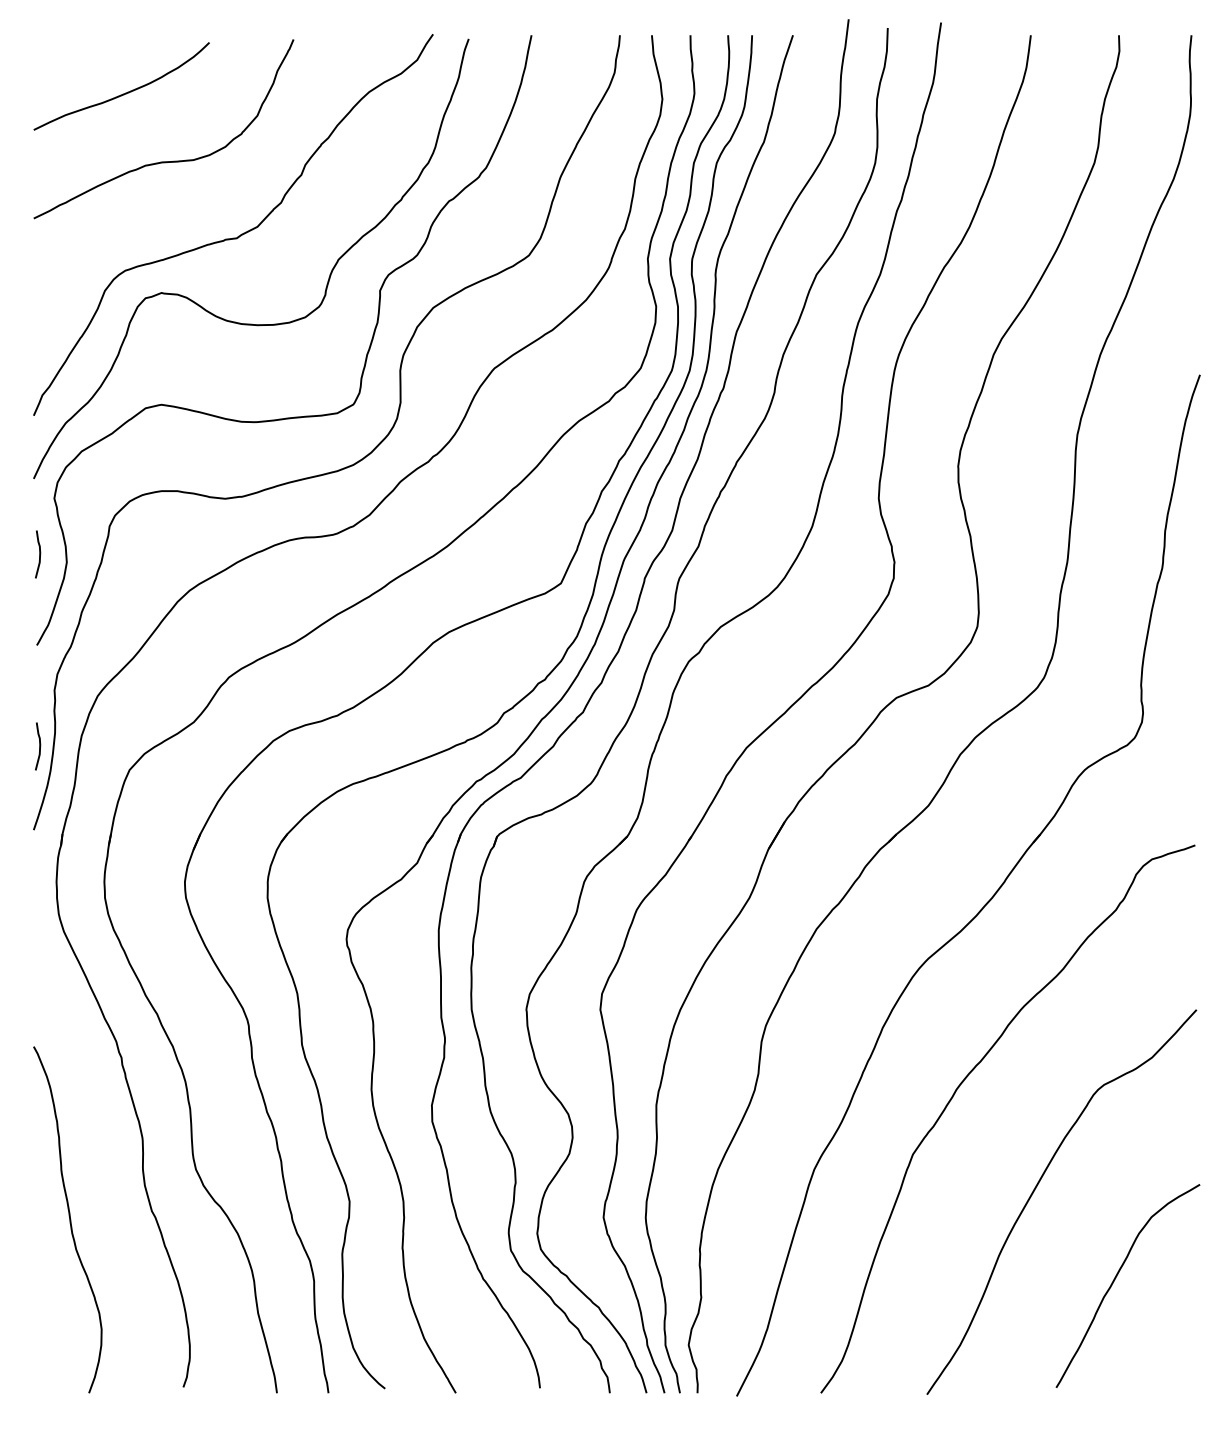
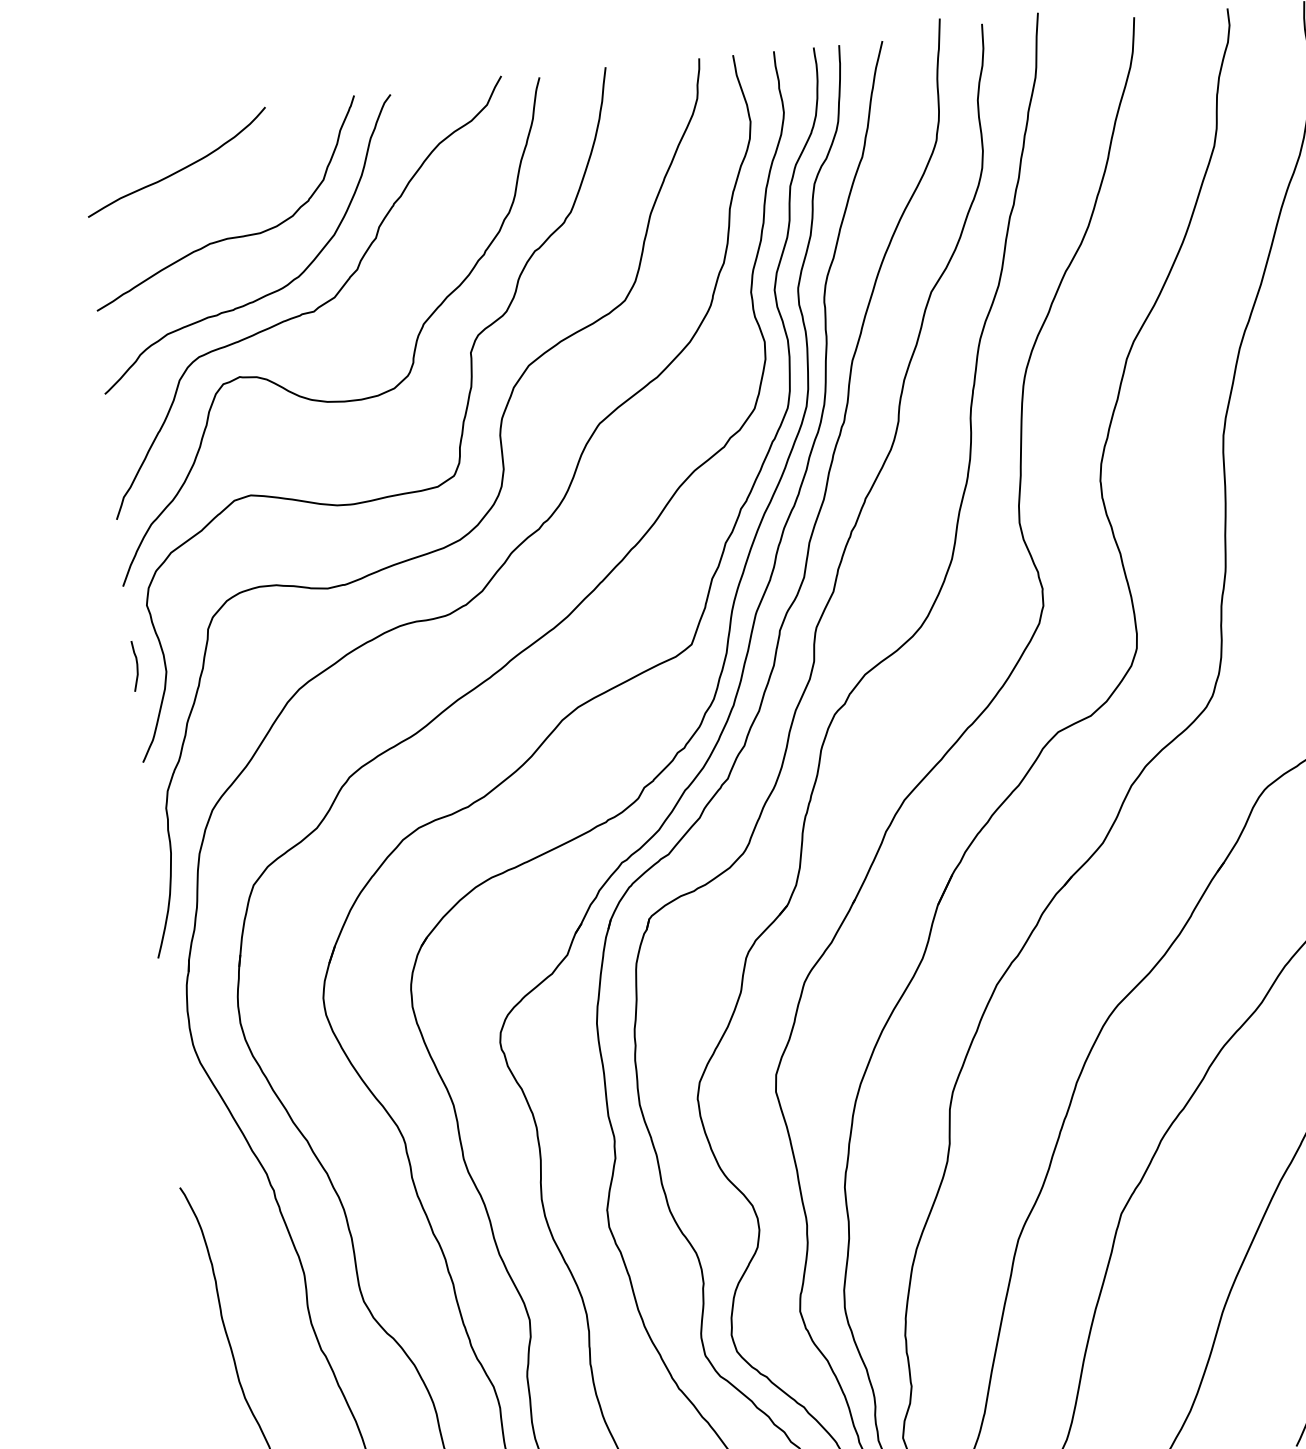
curve: (197, 216) -> (270, 292), added
curve: (39, 746) -> (155, 869), removed

